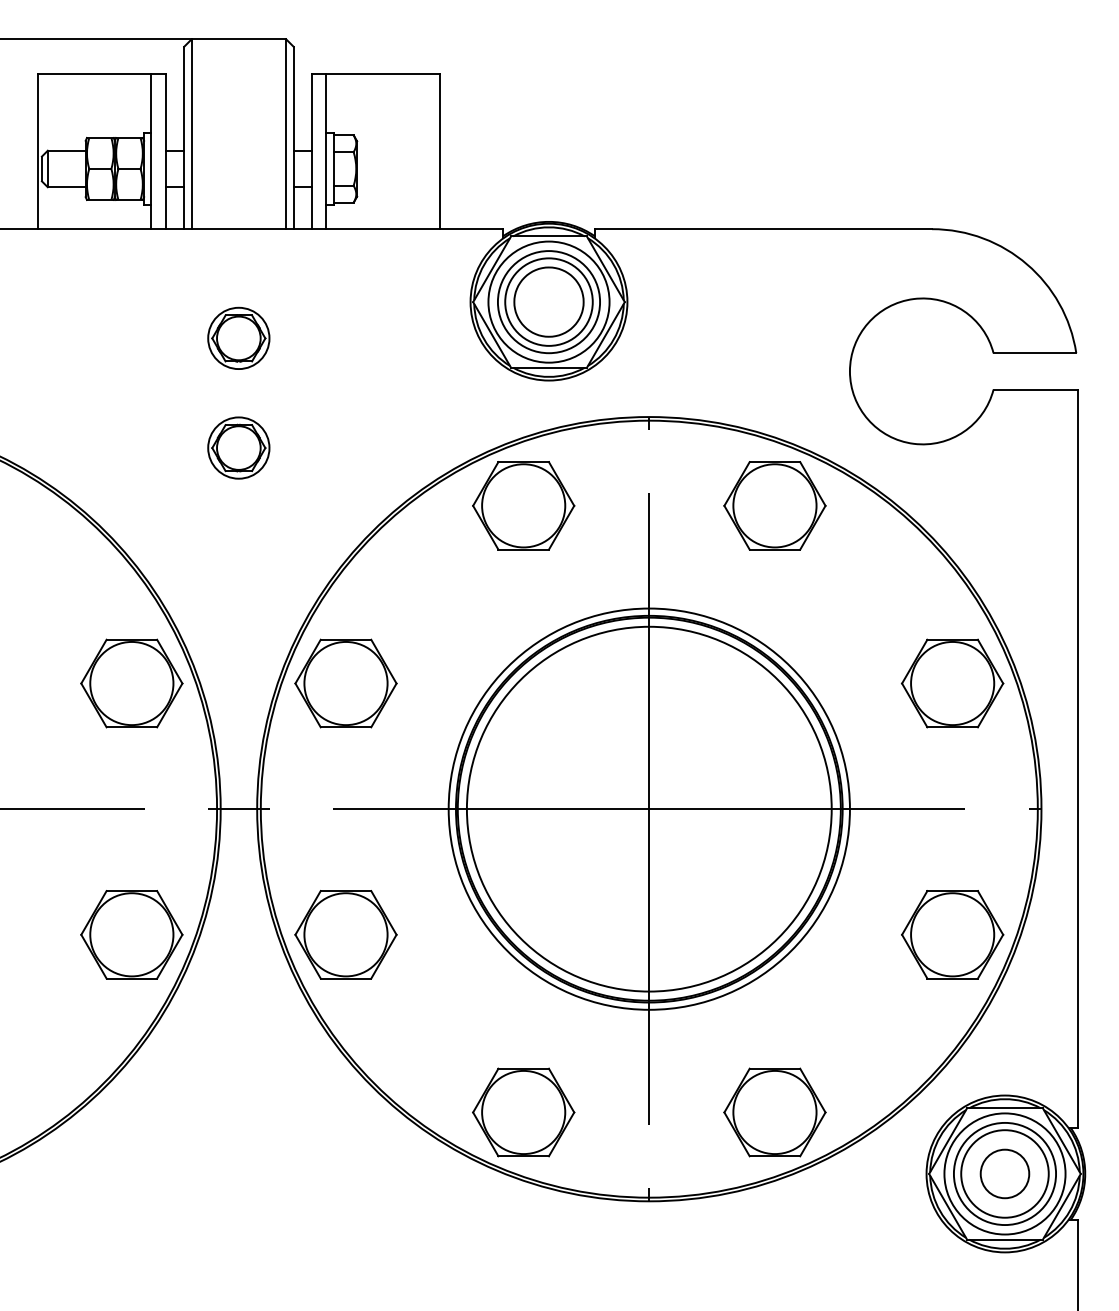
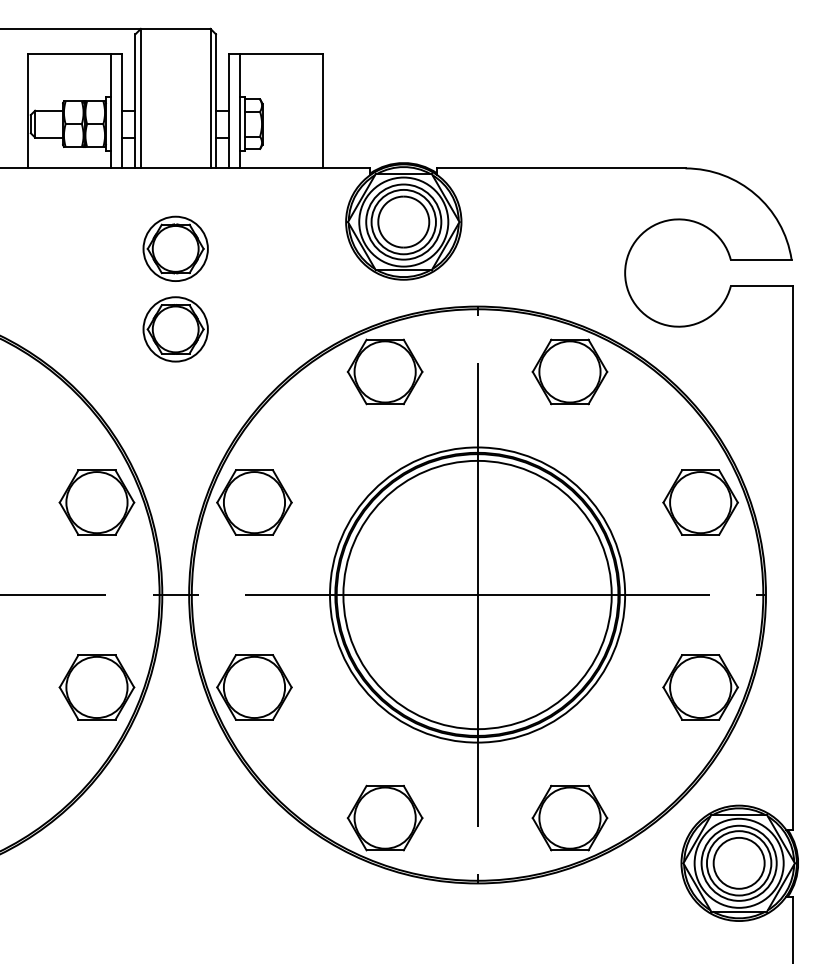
part: (238, 338) -> (175, 248), size x1.43
part: (238, 448) -> (175, 329), size x1.43
circle: (1004, 1172) -> (738, 862), size x1.43

